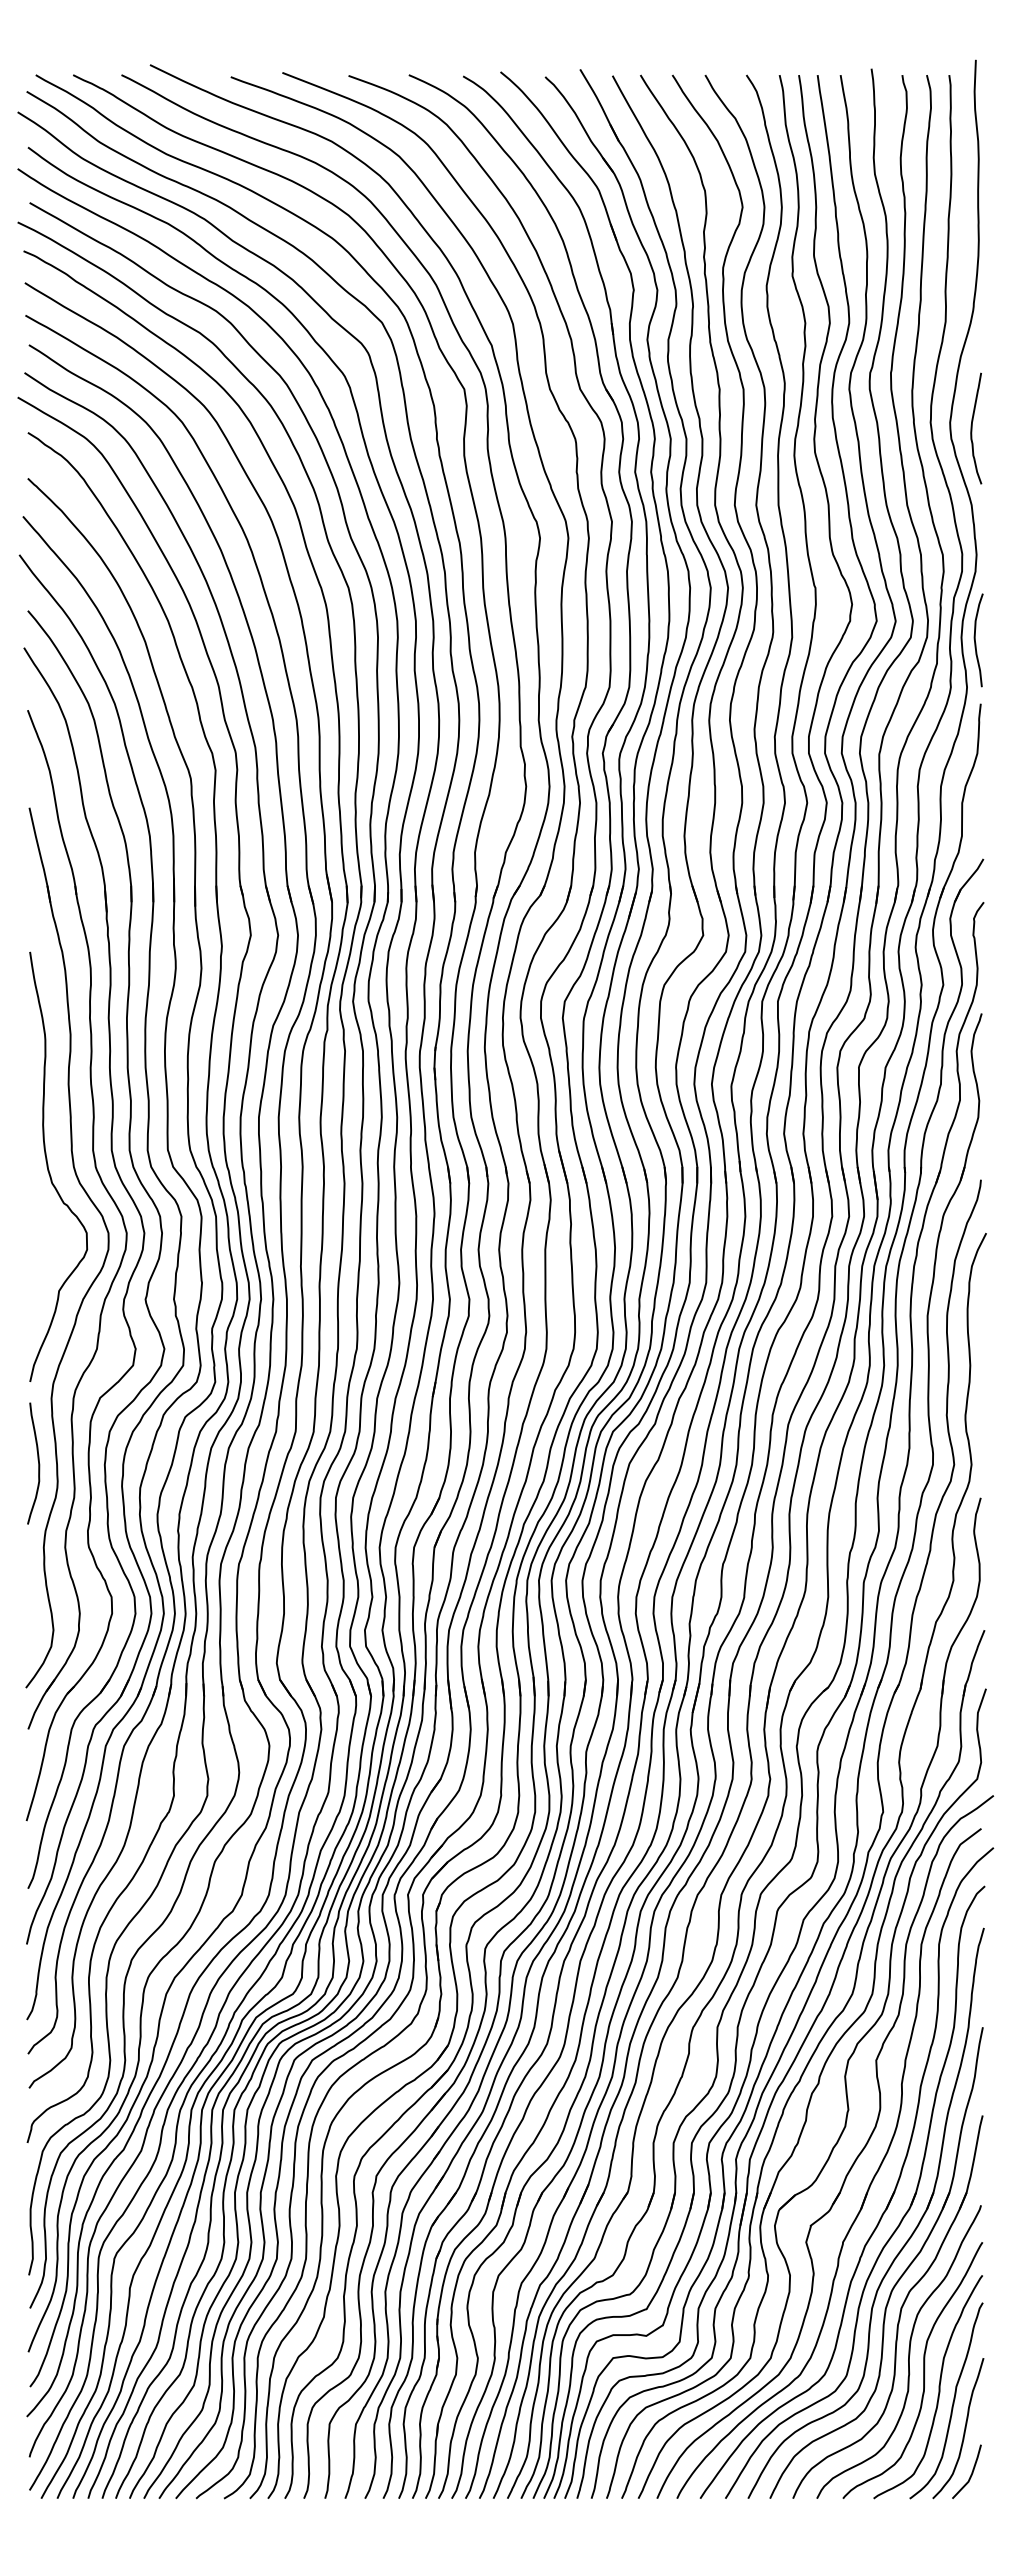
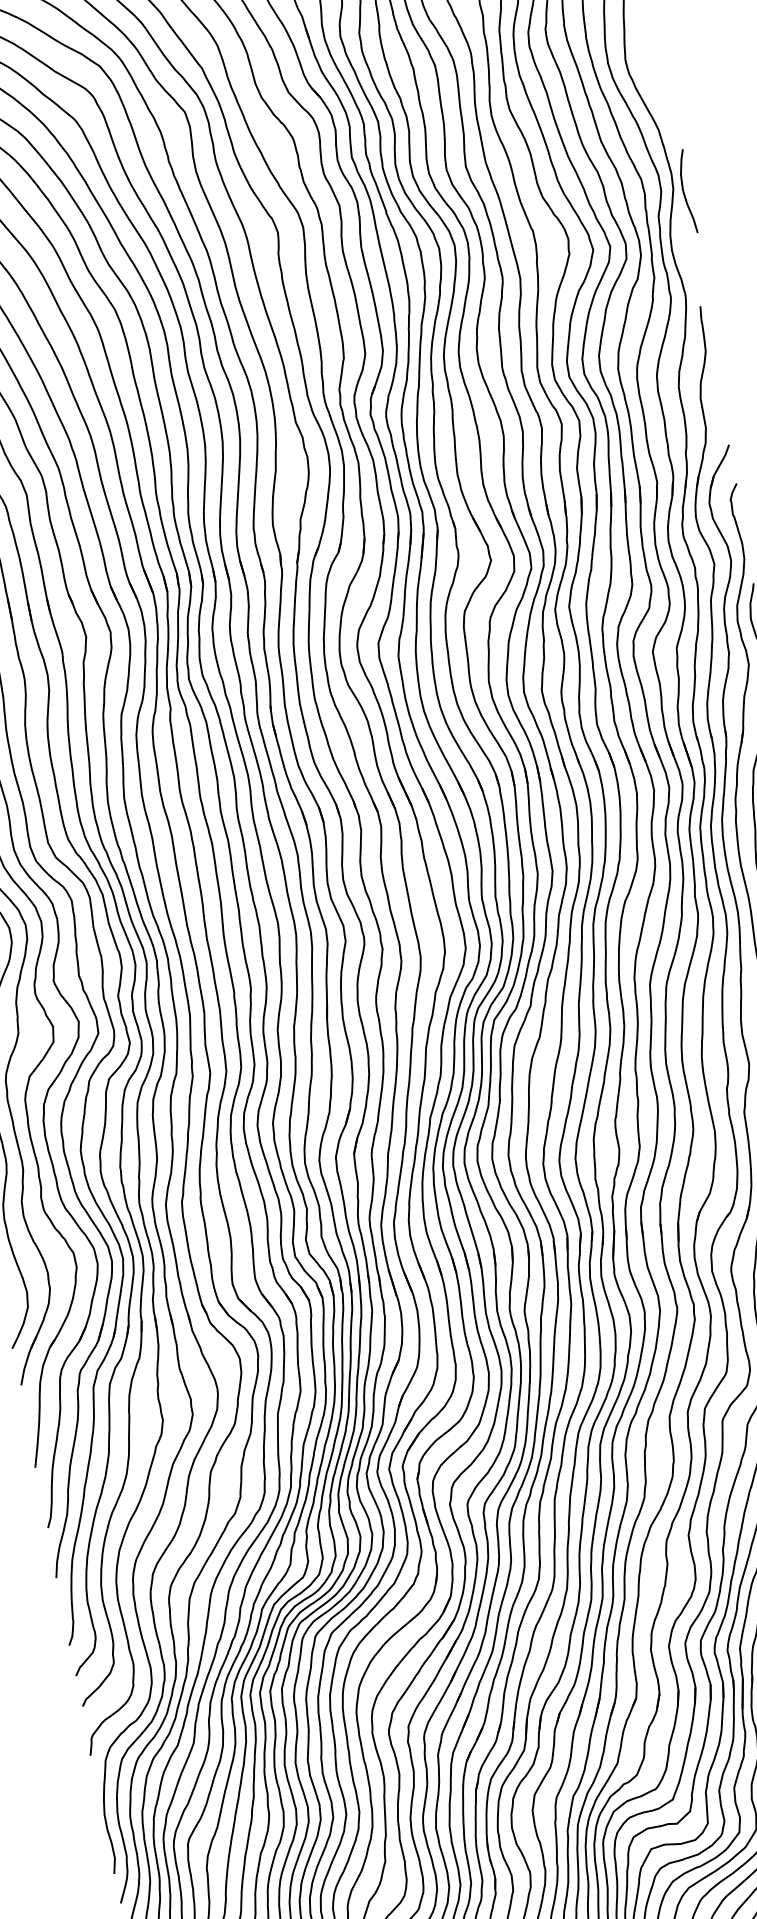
curve: (972, 428) -> (646, 61), removed
curve: (975, 640) -> (684, 192), moved

